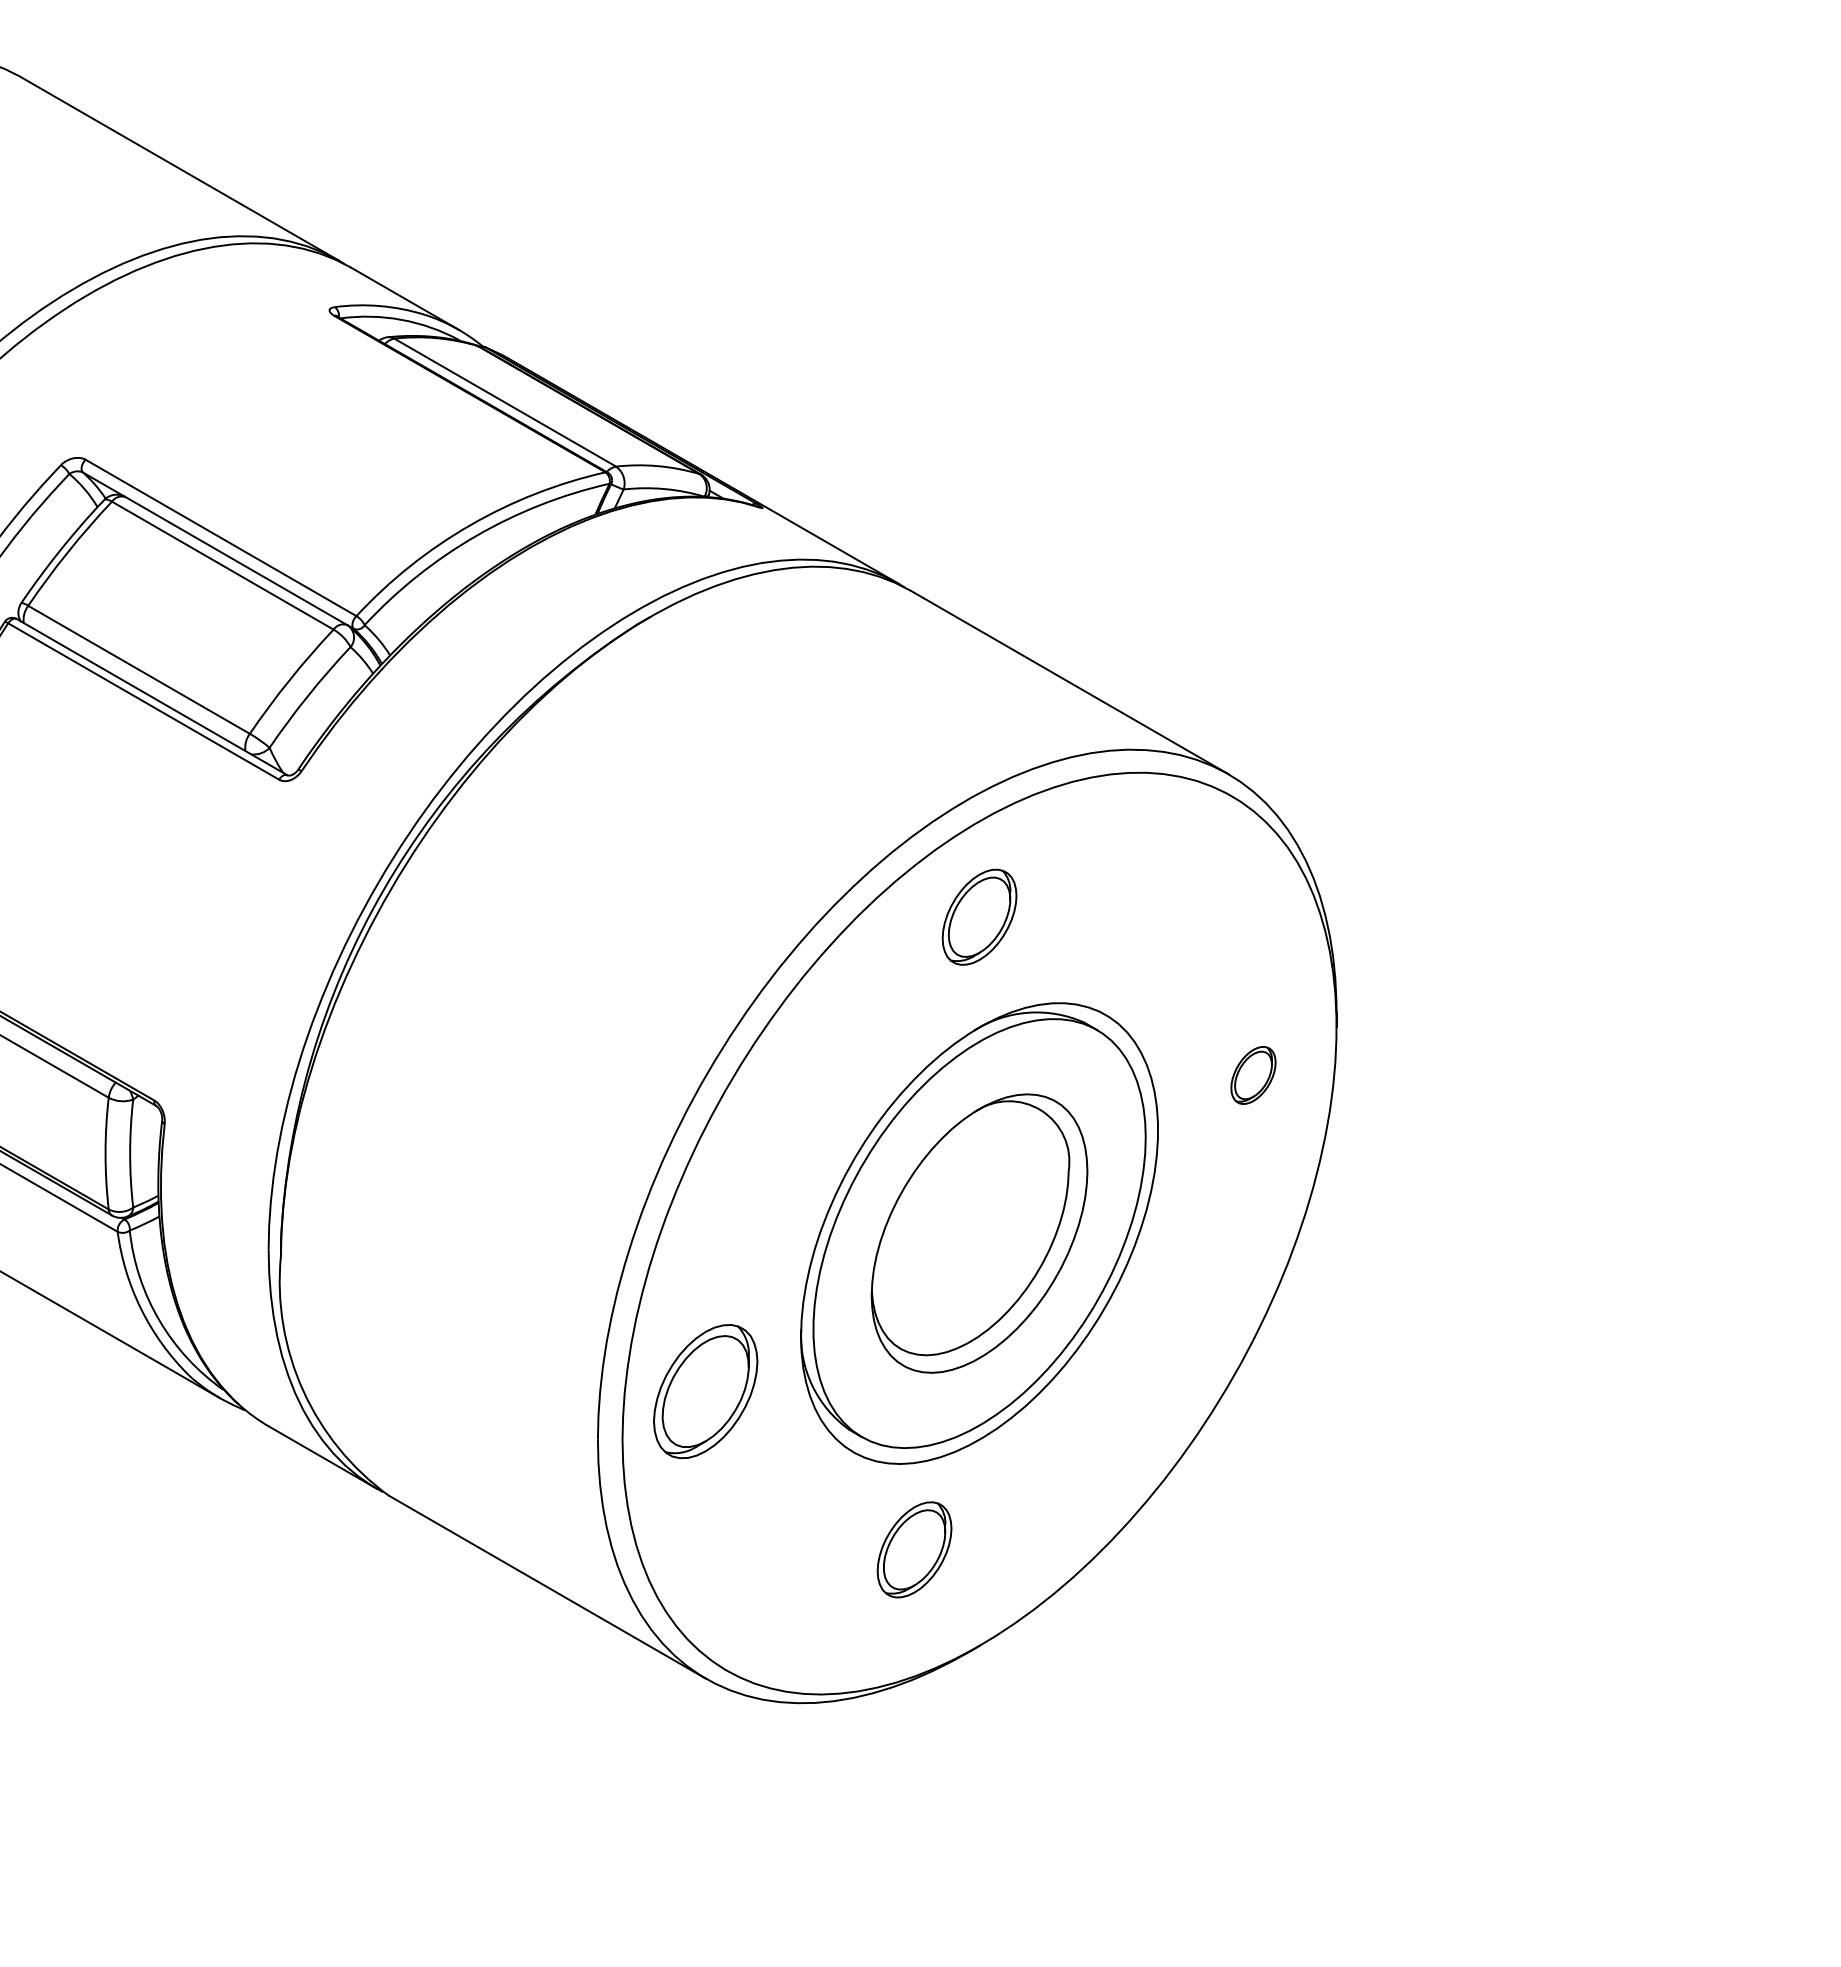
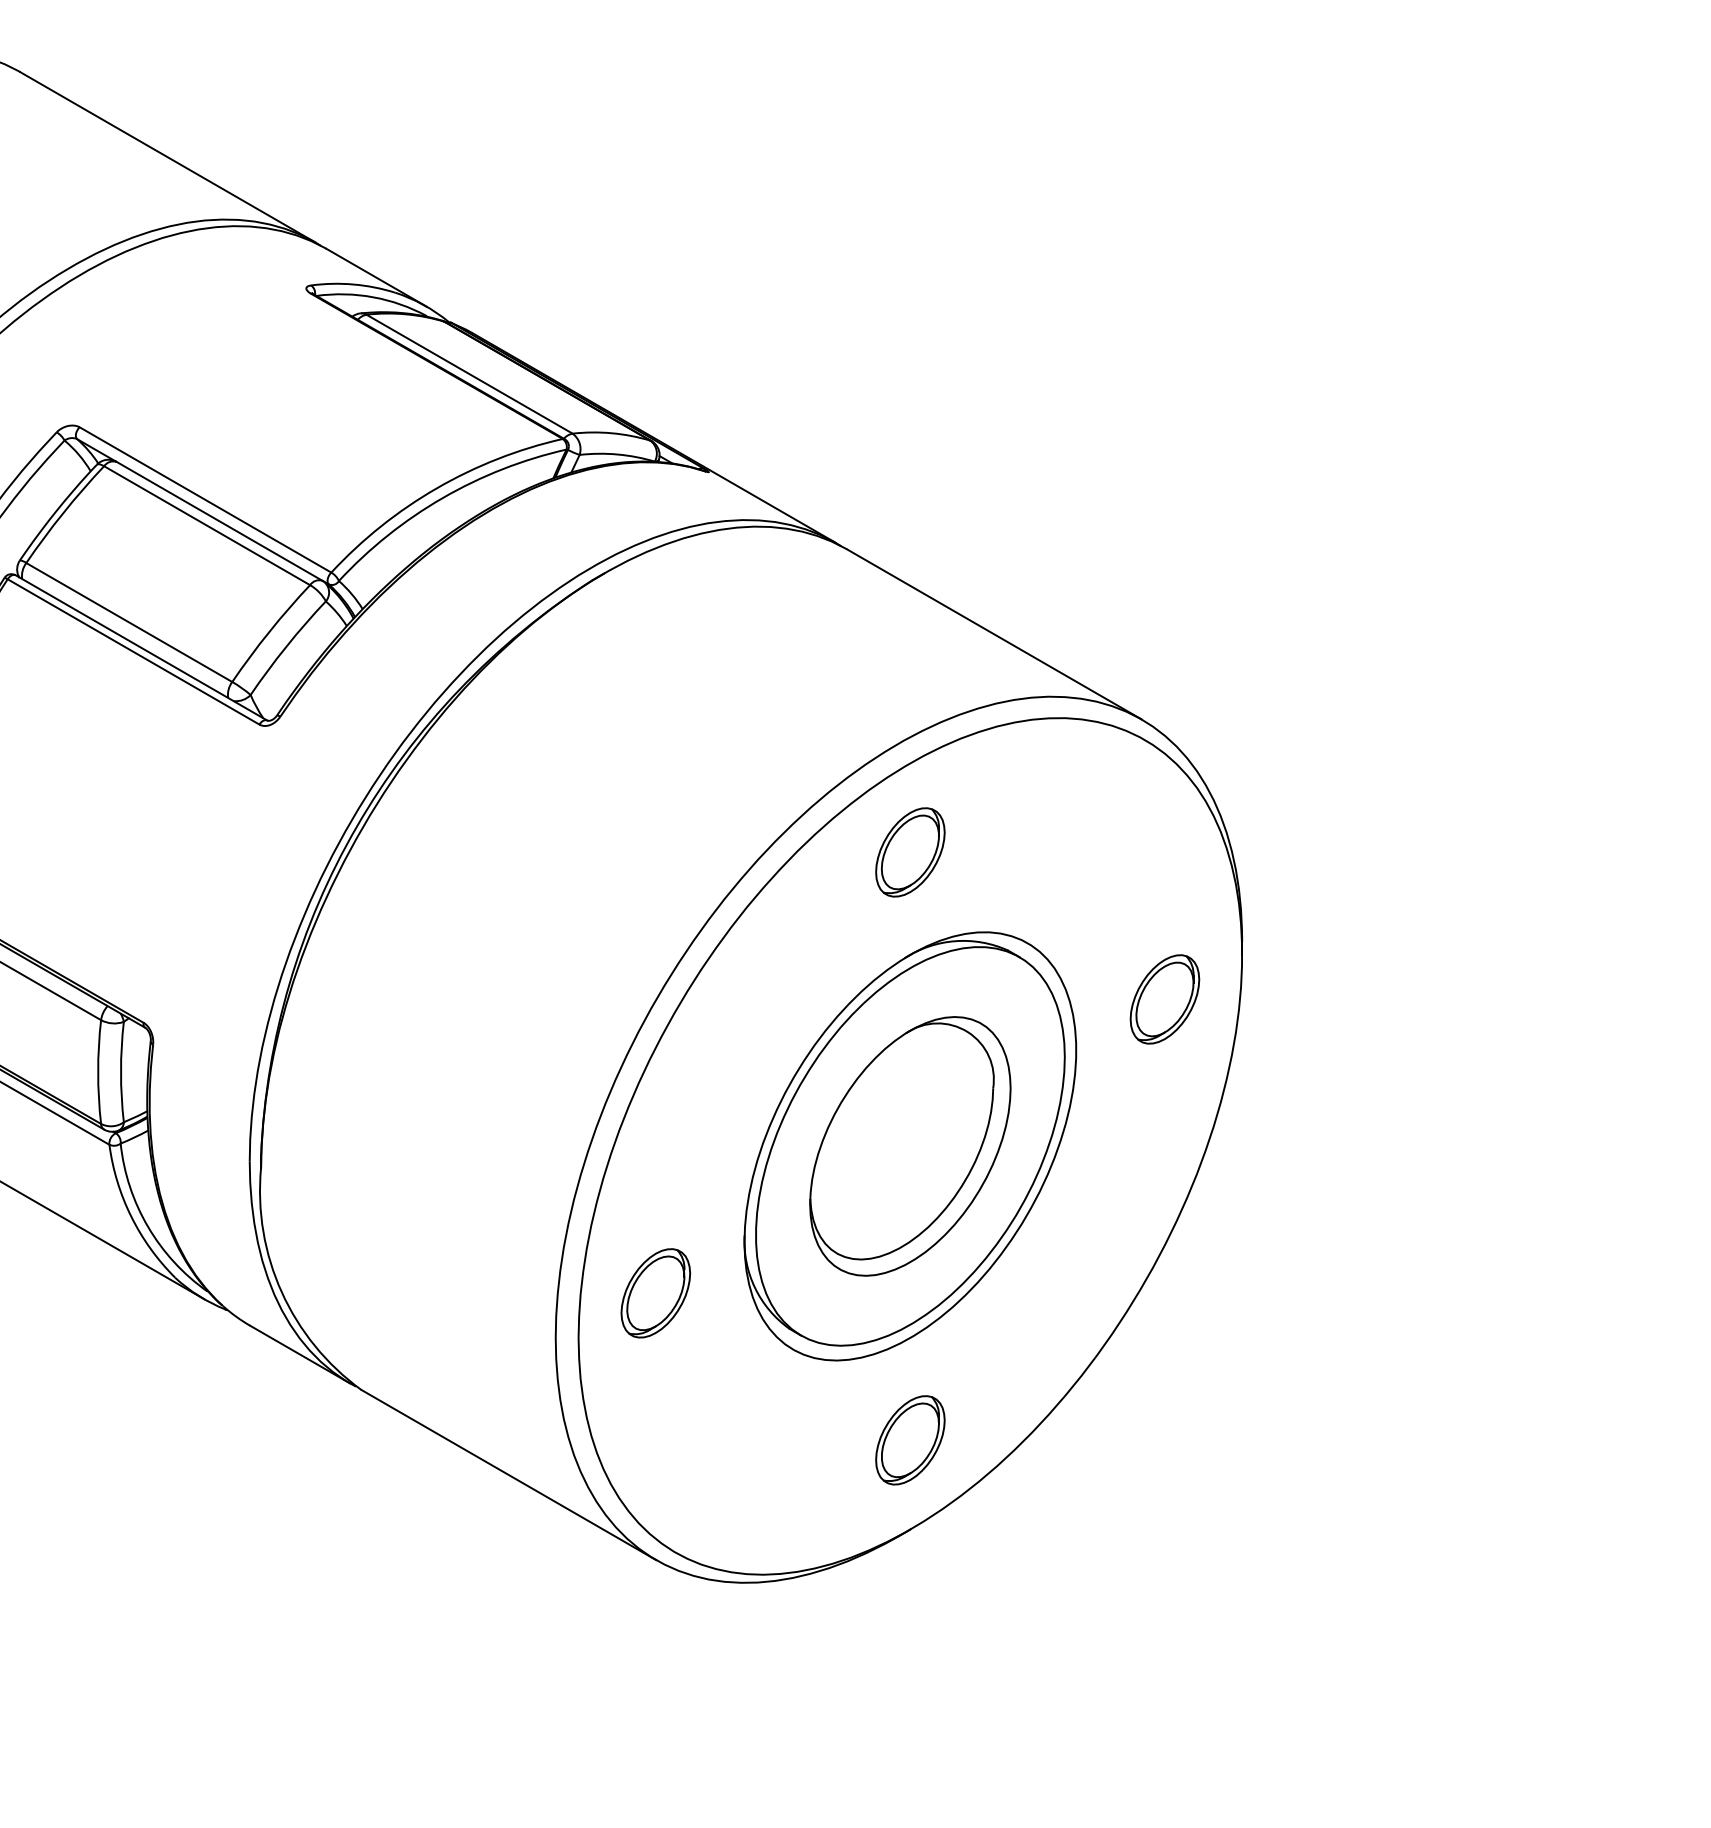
part: (1253, 1075) -> (1164, 999), size x1.67
part: (705, 1391) -> (655, 1293), size x0.71
part: (914, 1549) -> (910, 1439), moved

